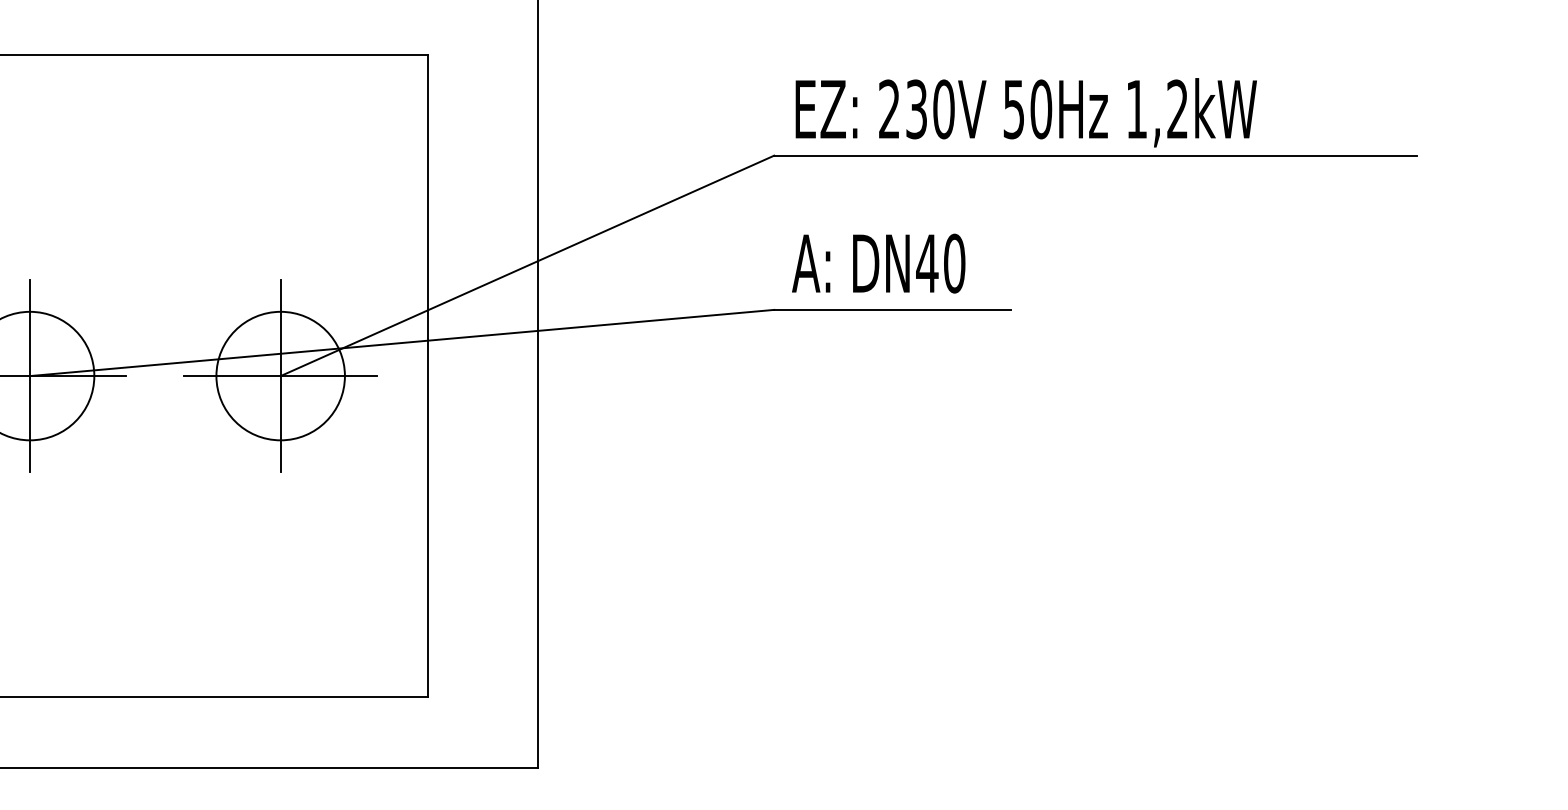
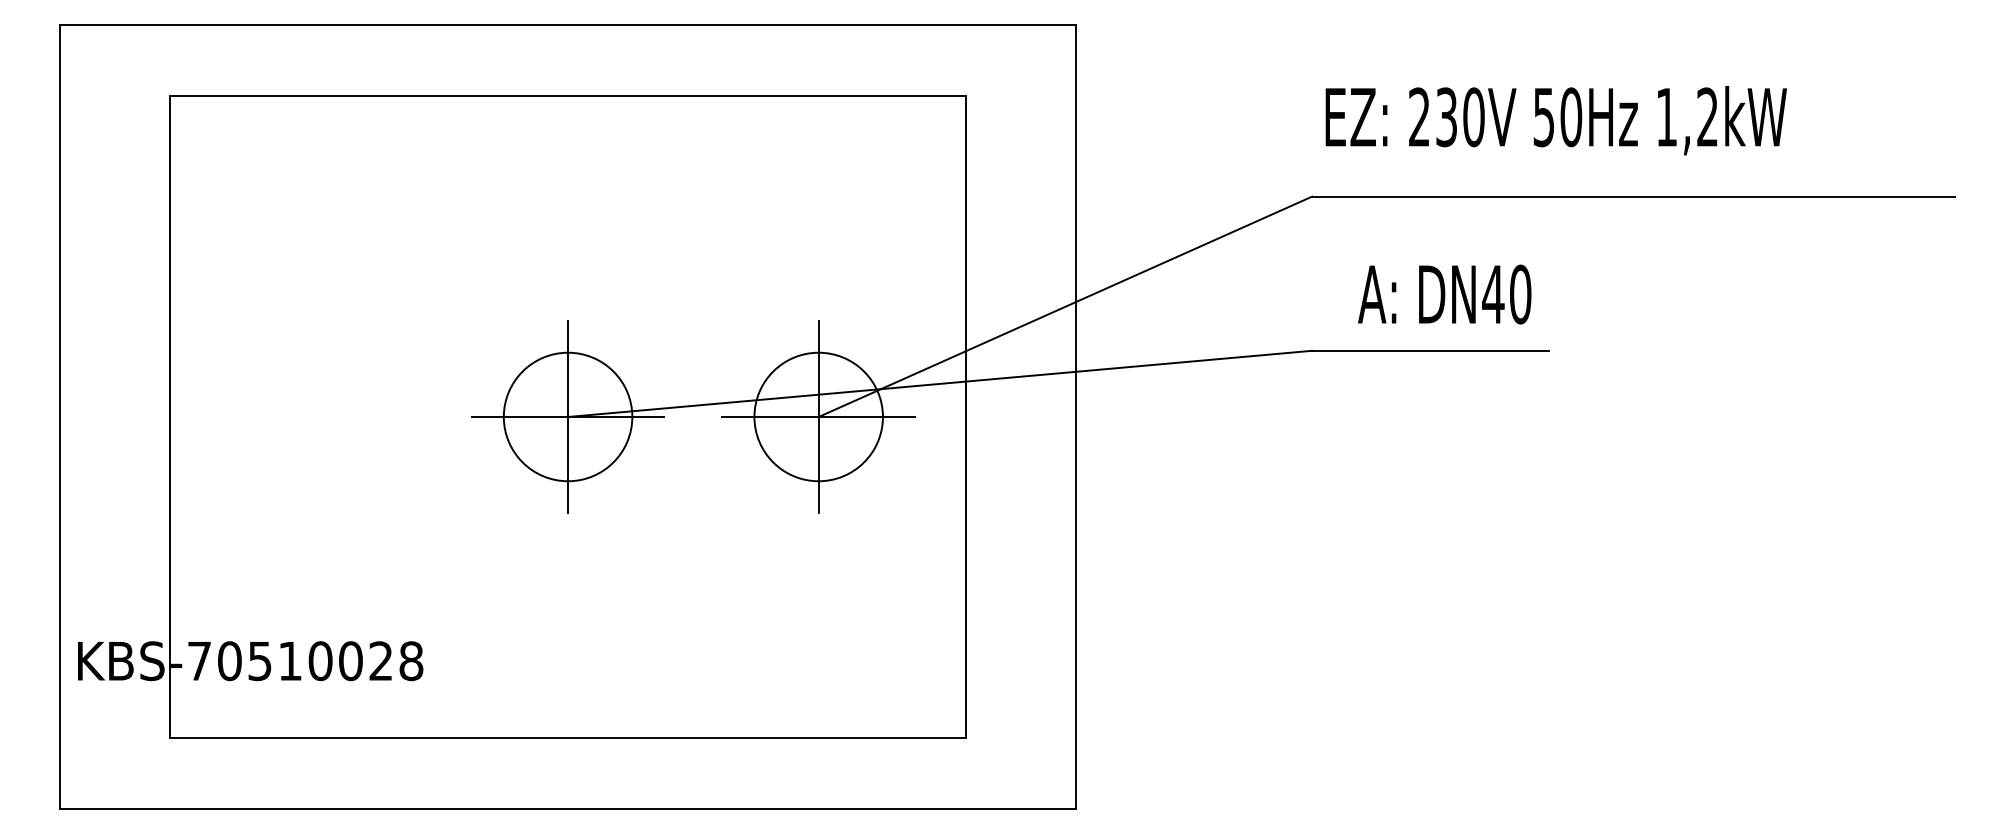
text: (1025, 112) -> (1555, 120), moved
text: (878, 263) -> (1444, 294), moved

